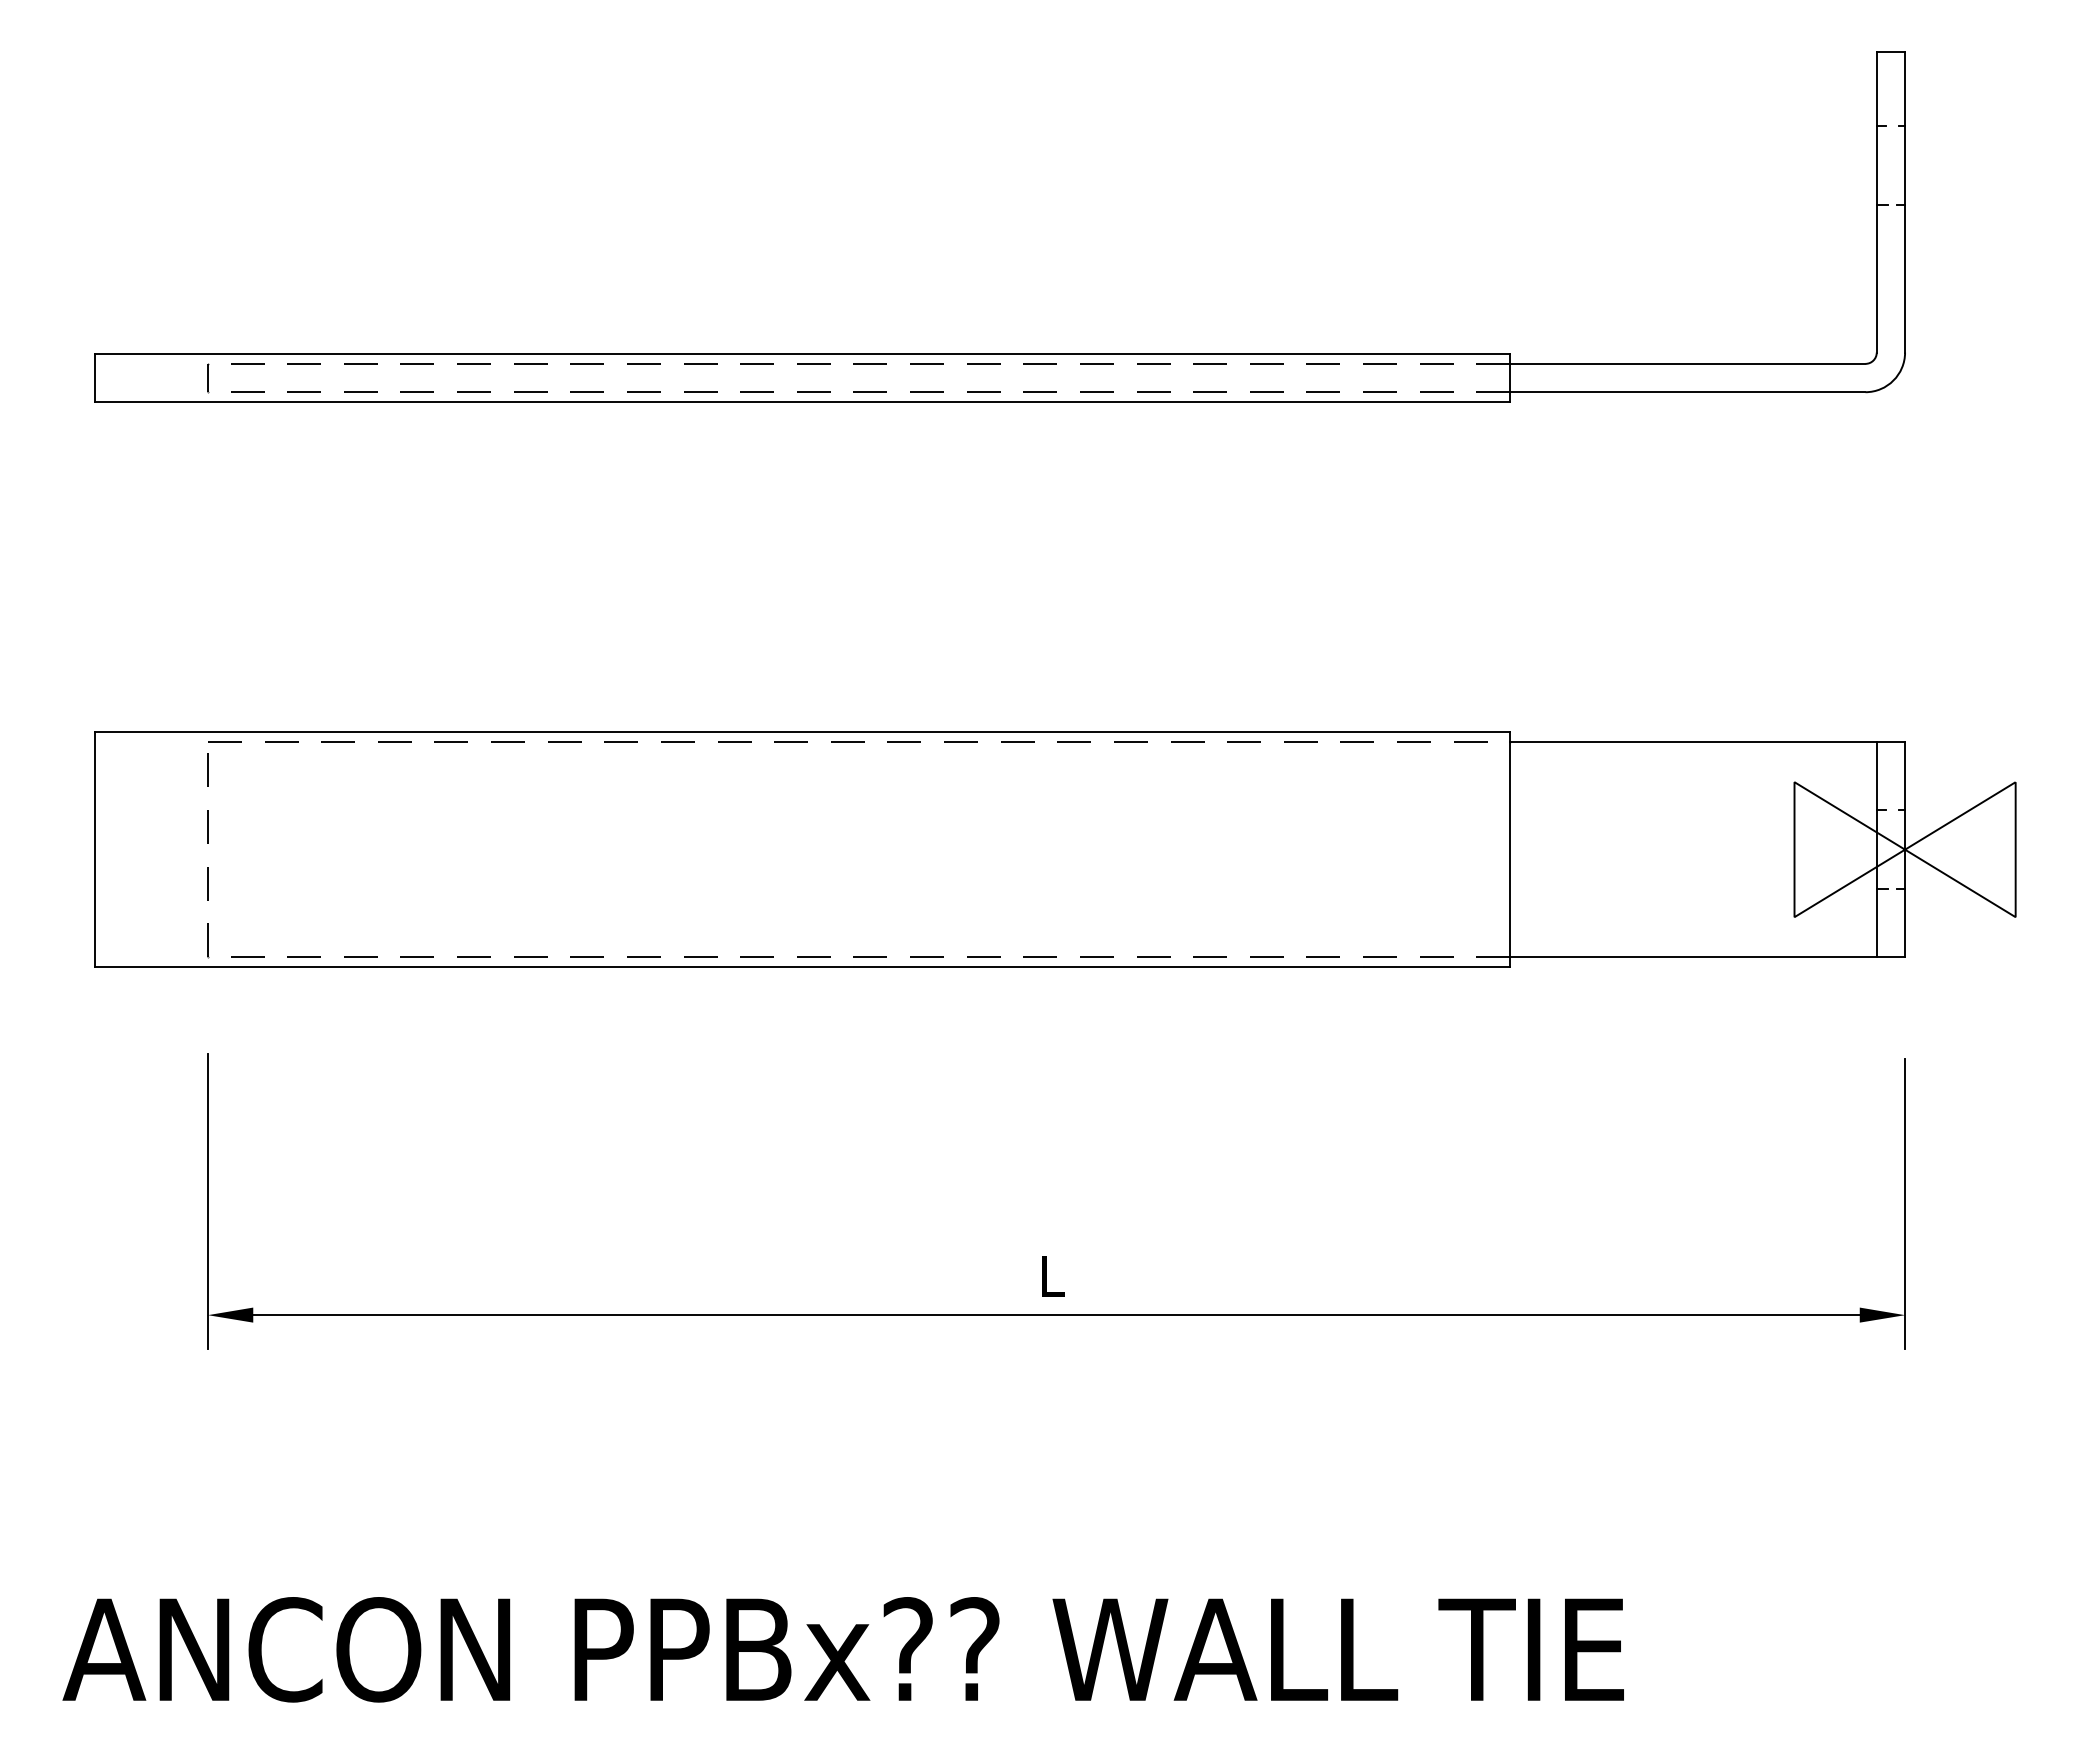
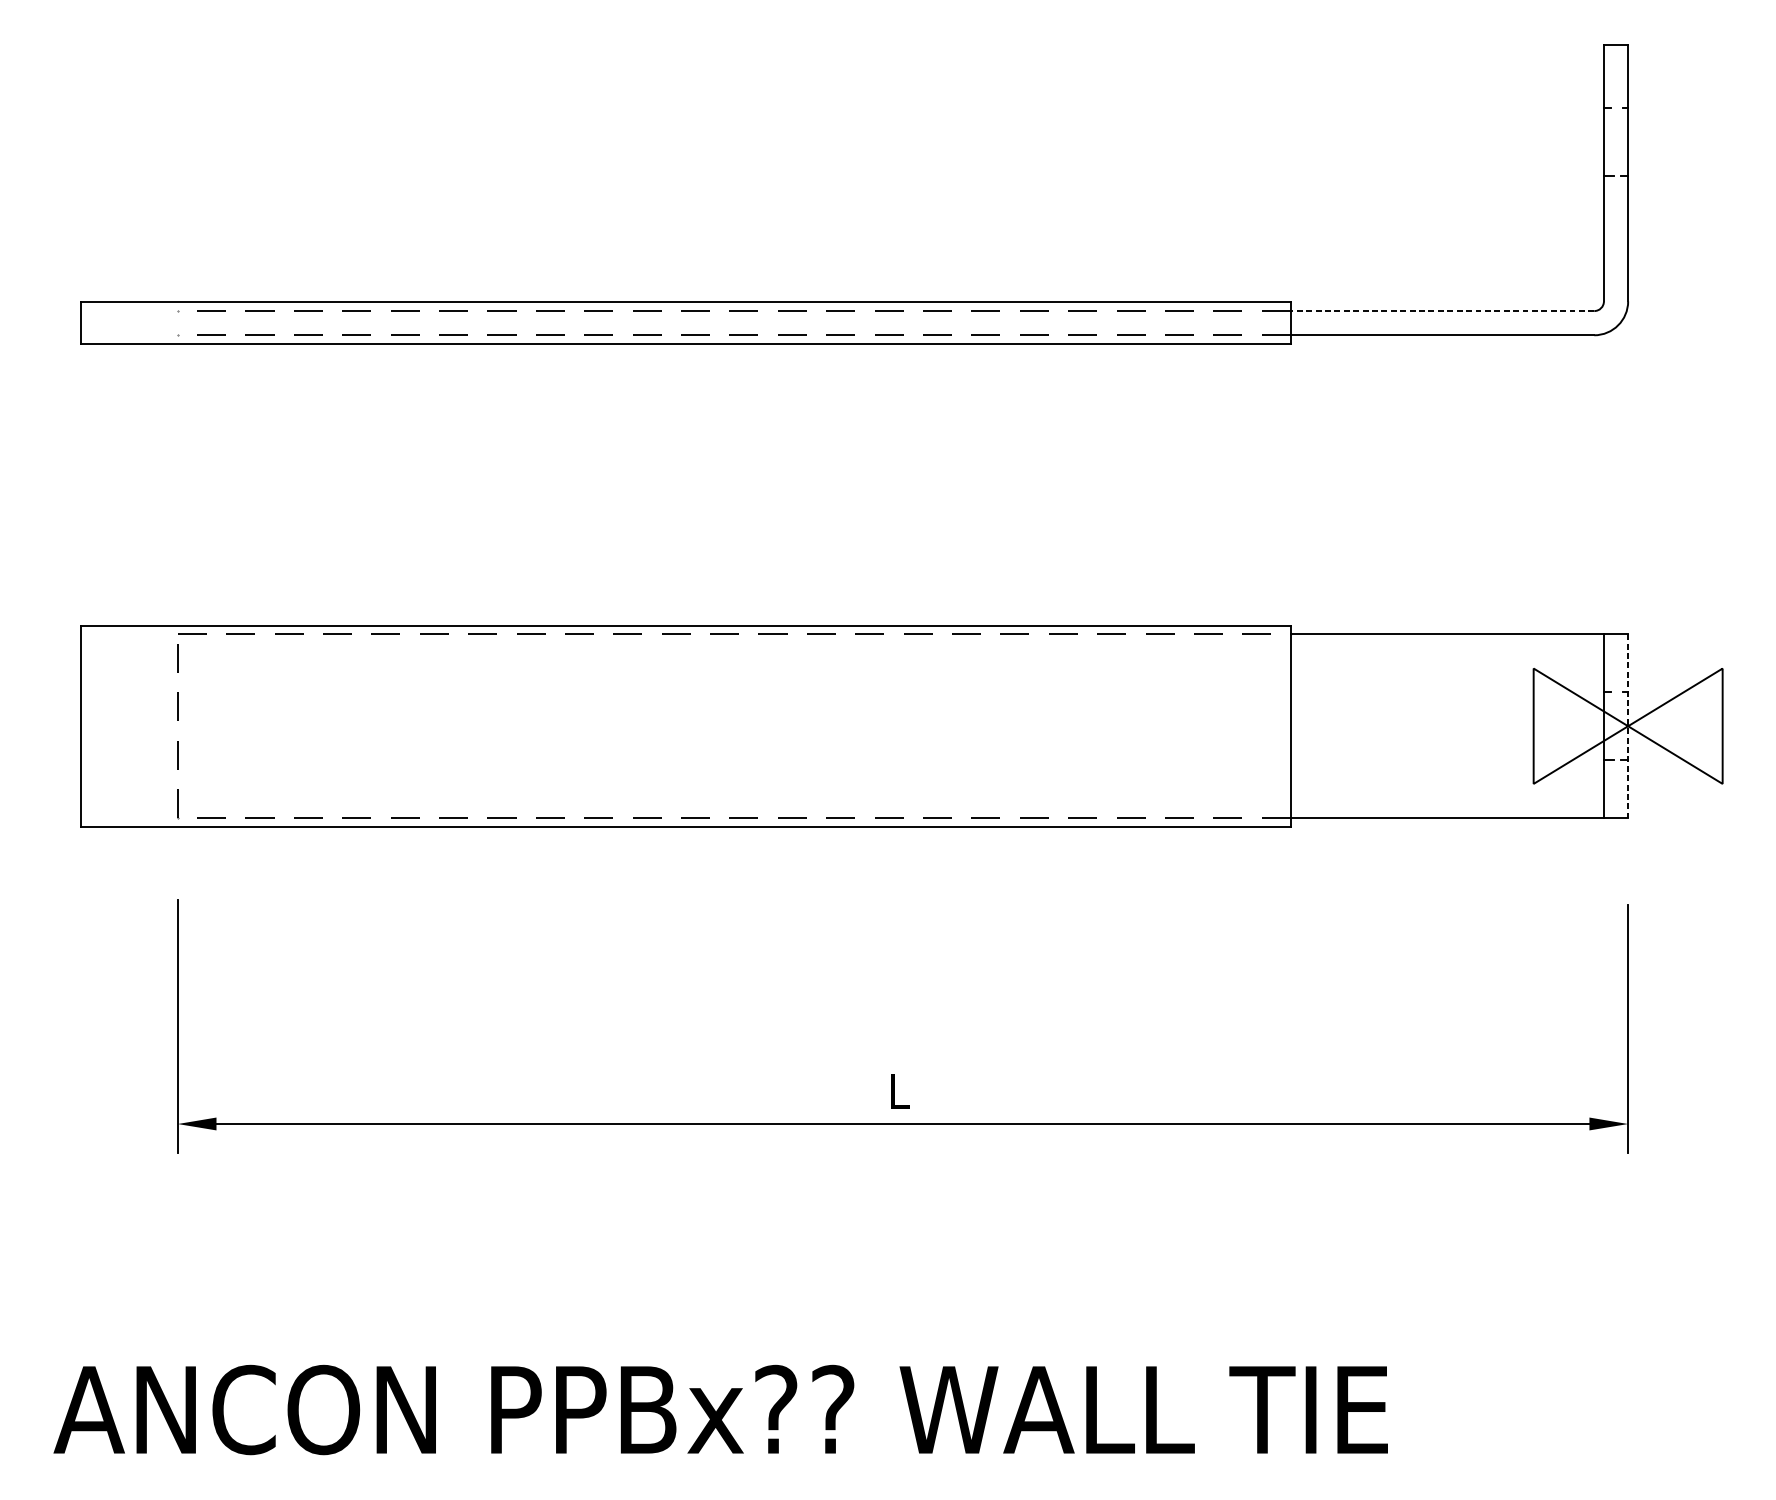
line: (1687, 363) -> (1442, 310), solid -> dashed
line: (207, 377) -> (177, 322), removed
line: (1905, 849) -> (1628, 726), solid -> dashed

